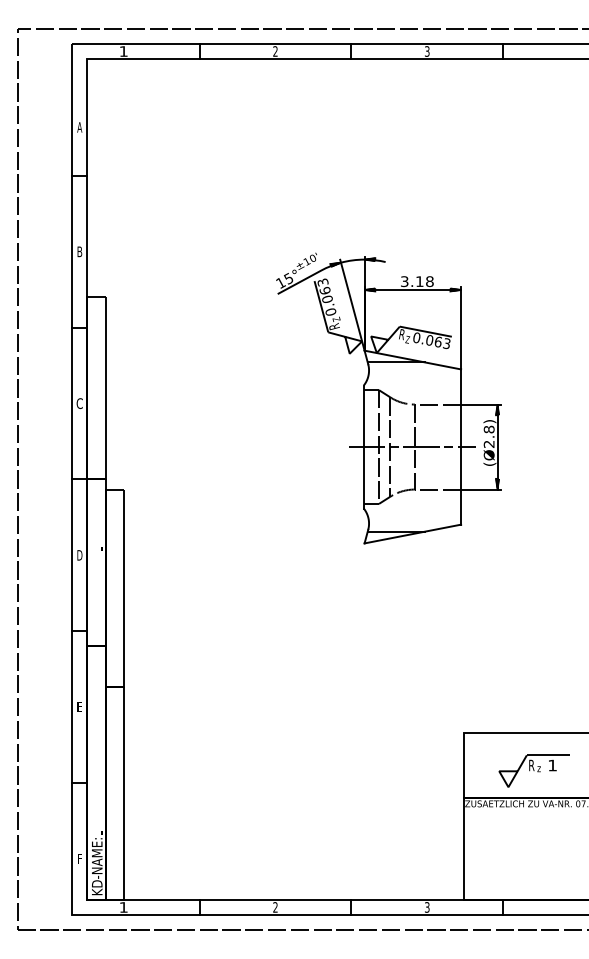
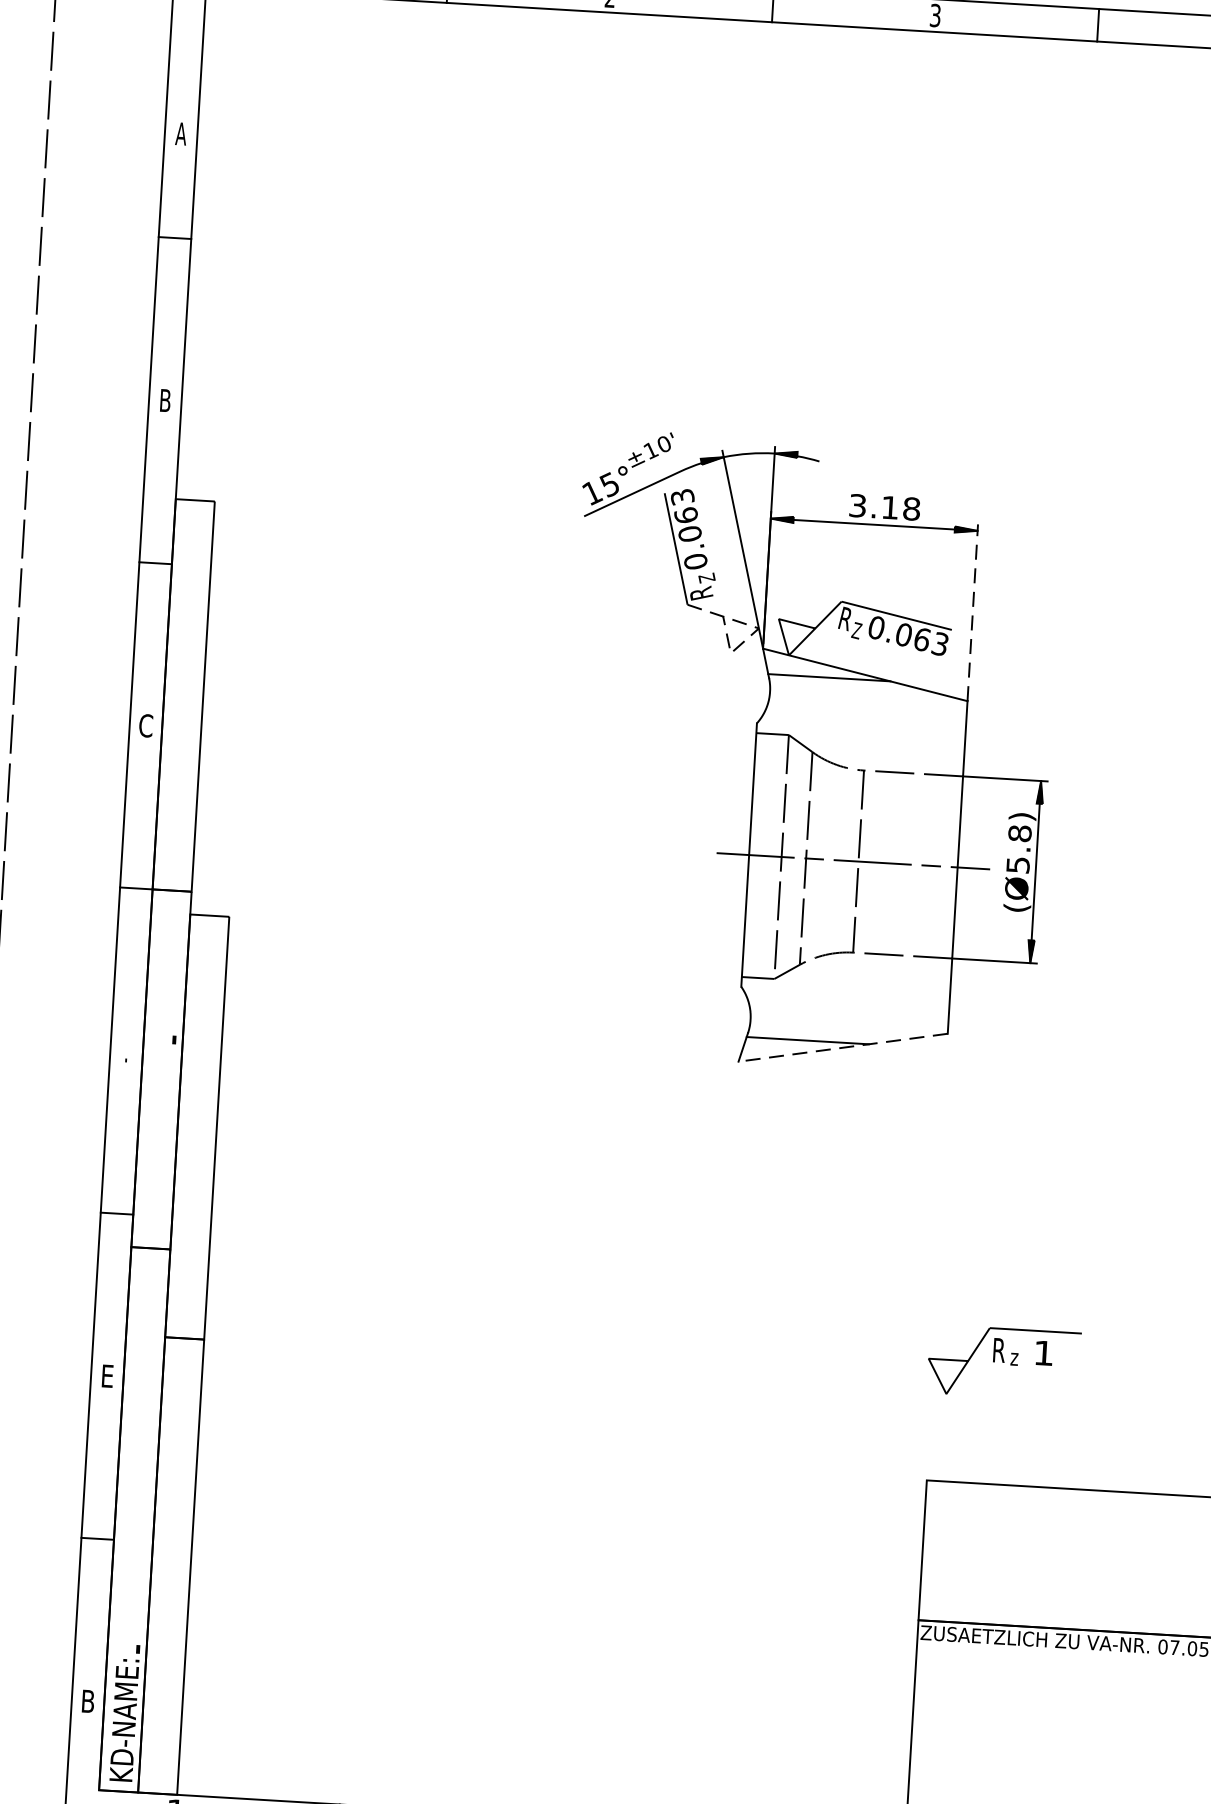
line: (461, 327) -> (973, 611), solid -> dashed
line: (362, 341) -> (759, 628), solid -> dashed
text: (488, 443) -> (1016, 863), (Ø2.8) -> (Ø5.8)
line: (412, 534) -> (842, 1048), solid -> dashed
text: (79, 555) -> (126, 1051), D -> .
part: (533, 770) -> (1002, 1361), moved
text: (79, 858) -> (87, 1700), F -> B

